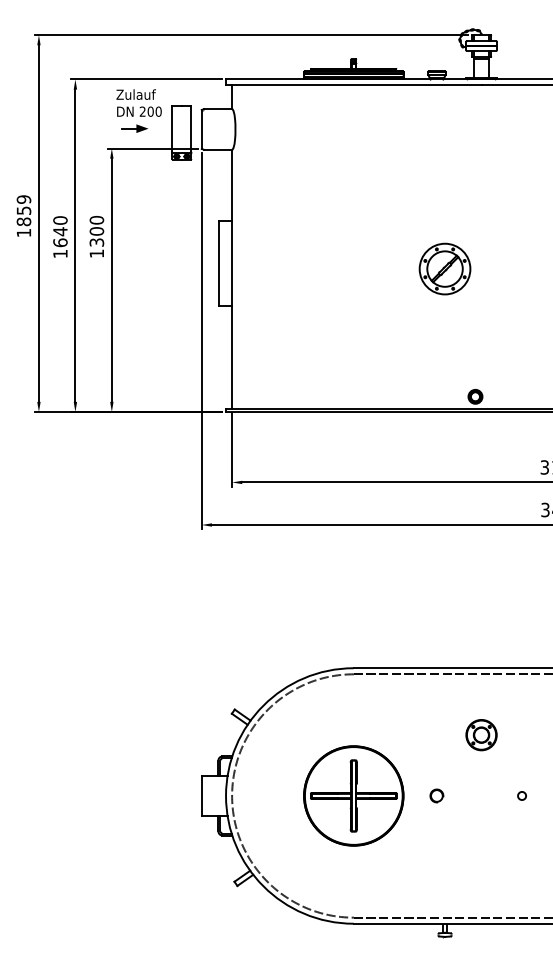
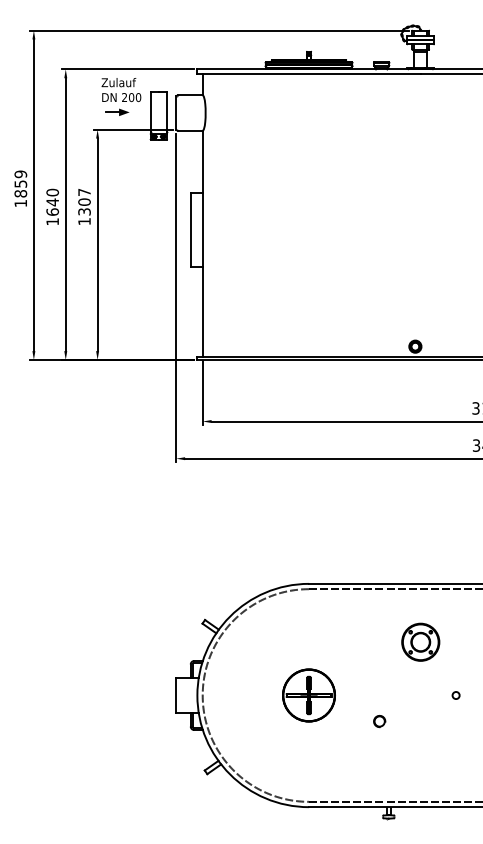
text: (96, 220) -> (84, 192), 1300 -> 1307
part: (444, 269) -> (388, 235), removed
part: (481, 735) -> (420, 642), size x1.4
part: (353, 795) -> (308, 695), size x0.6
part: (436, 795) -> (379, 721), moved

